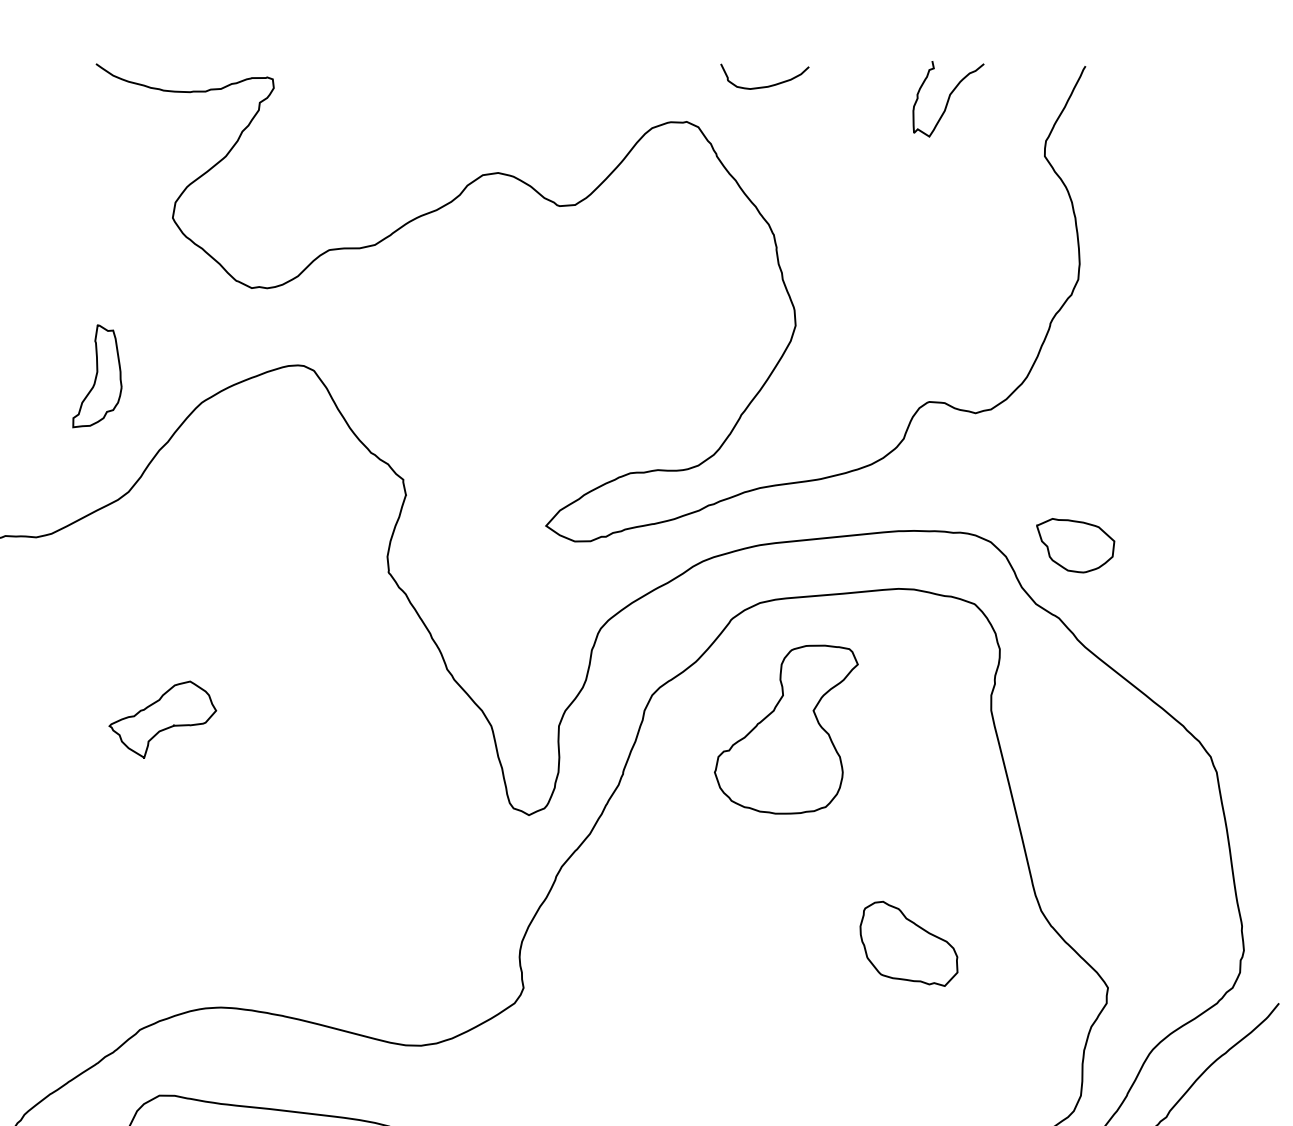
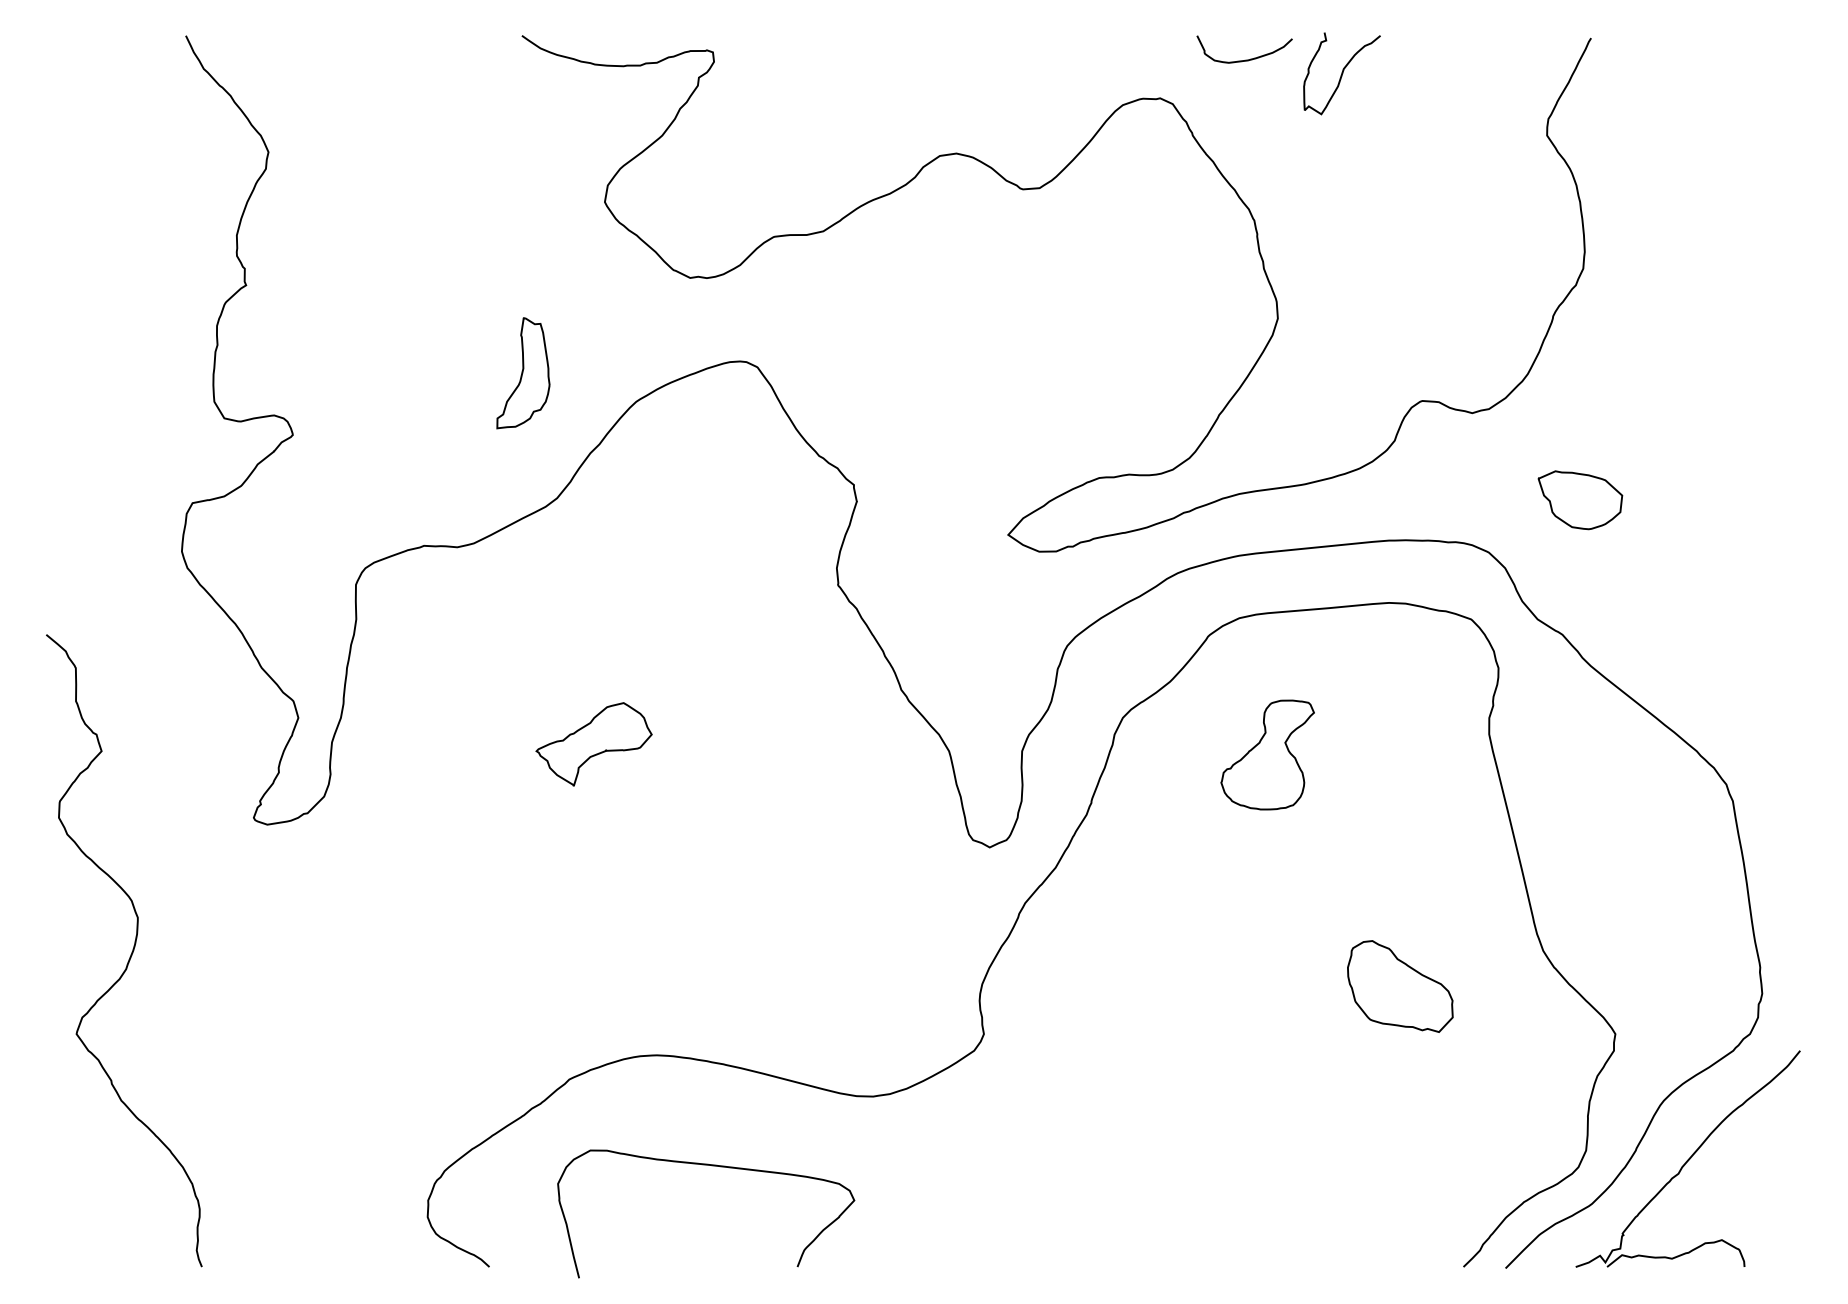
curve: (948, 98) -> (1341, 73), moved
part: (1075, 545) -> (1580, 500), moved
part: (786, 729) -> (1267, 754), size x0.6

